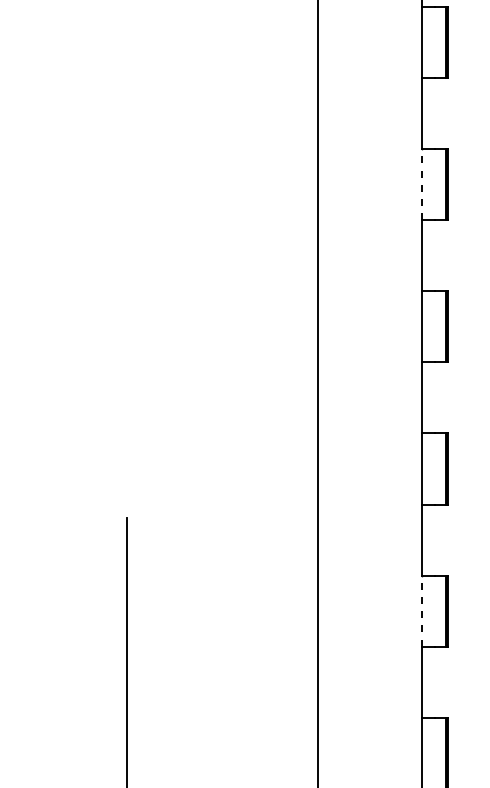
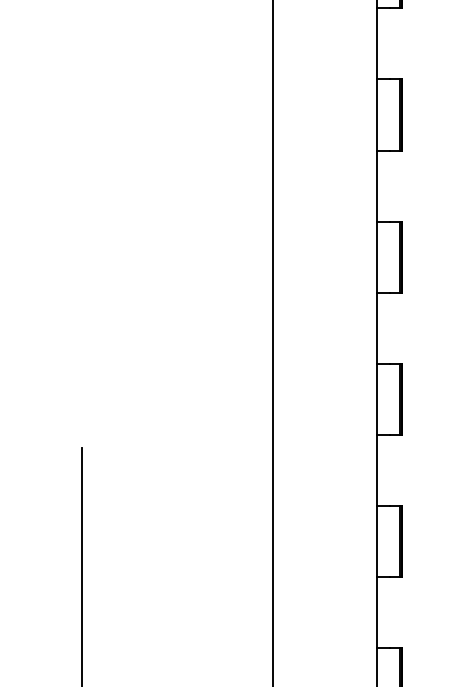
line: (422, 184) -> (377, 114), dashed -> solid
line: (422, 611) -> (377, 541), dashed -> solid

